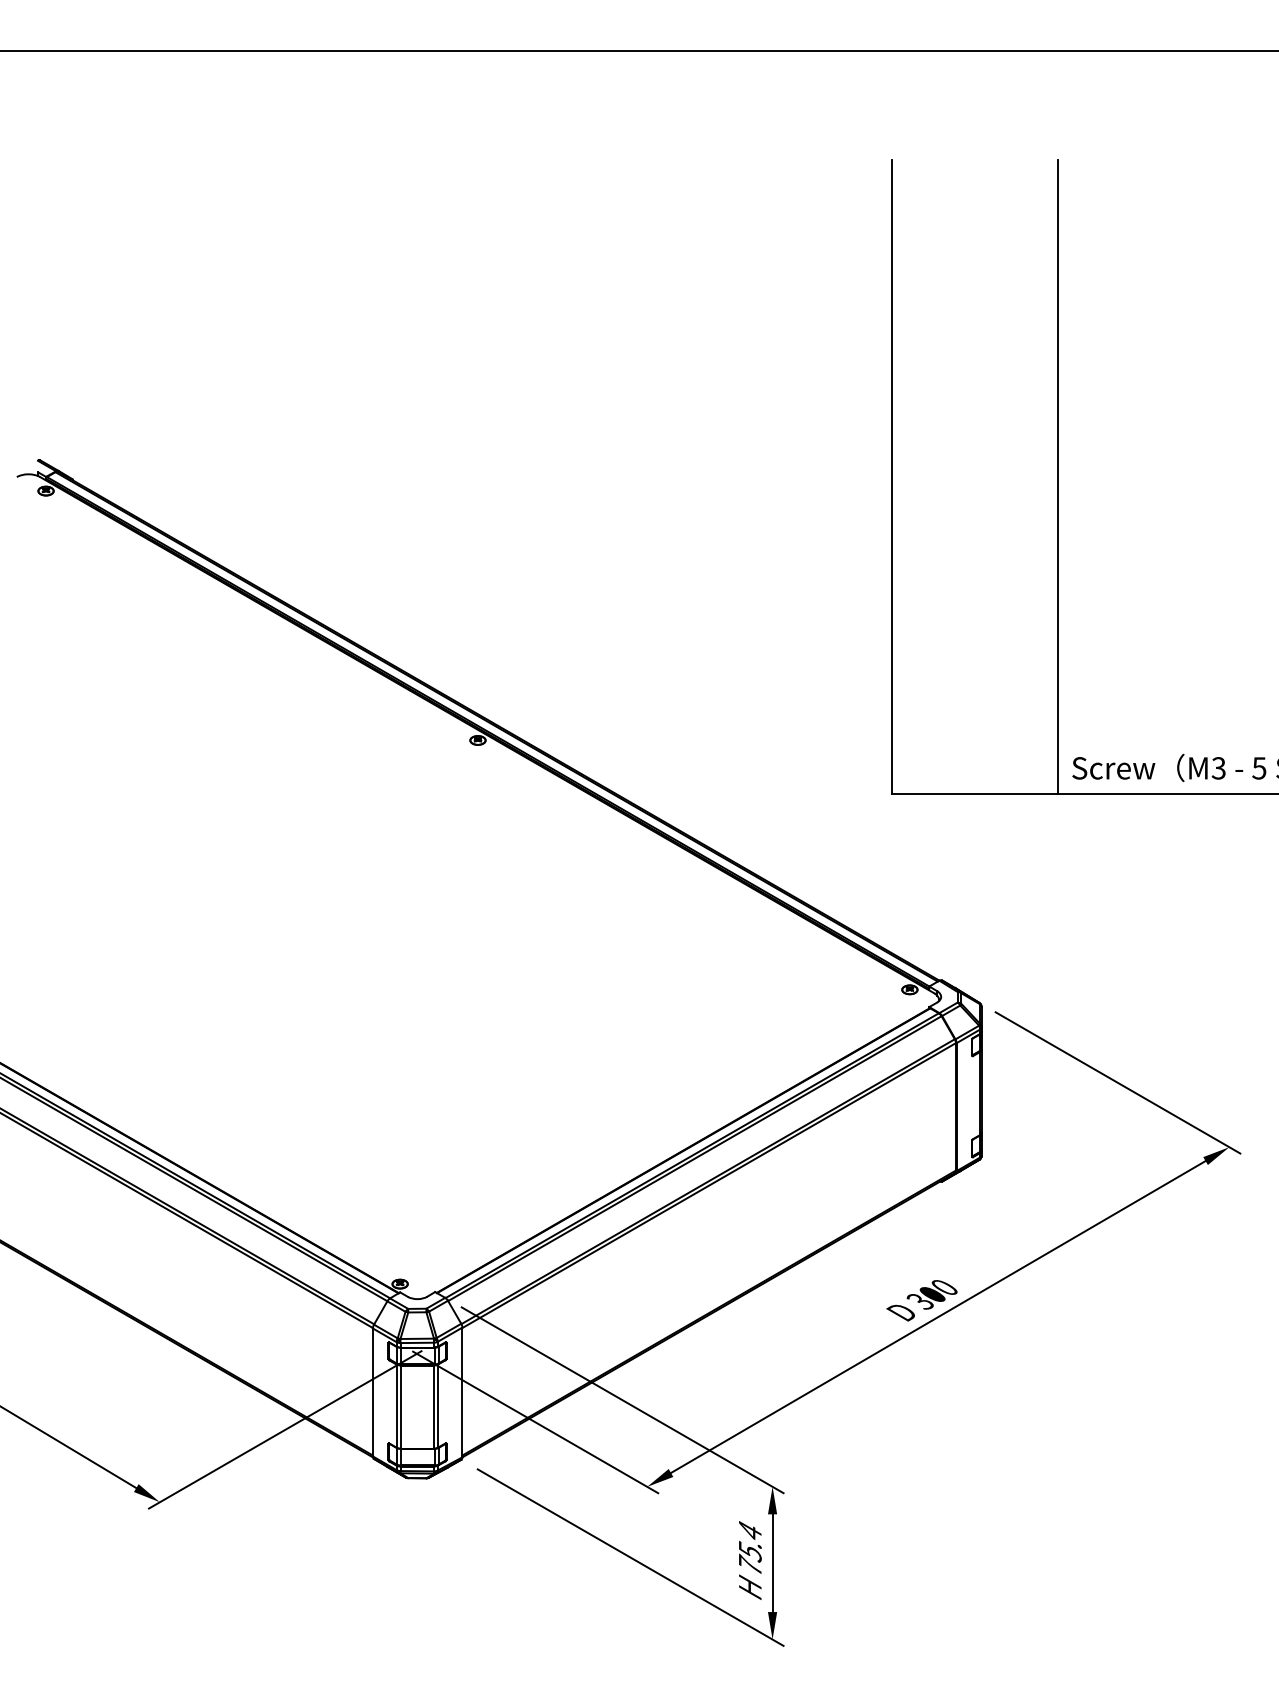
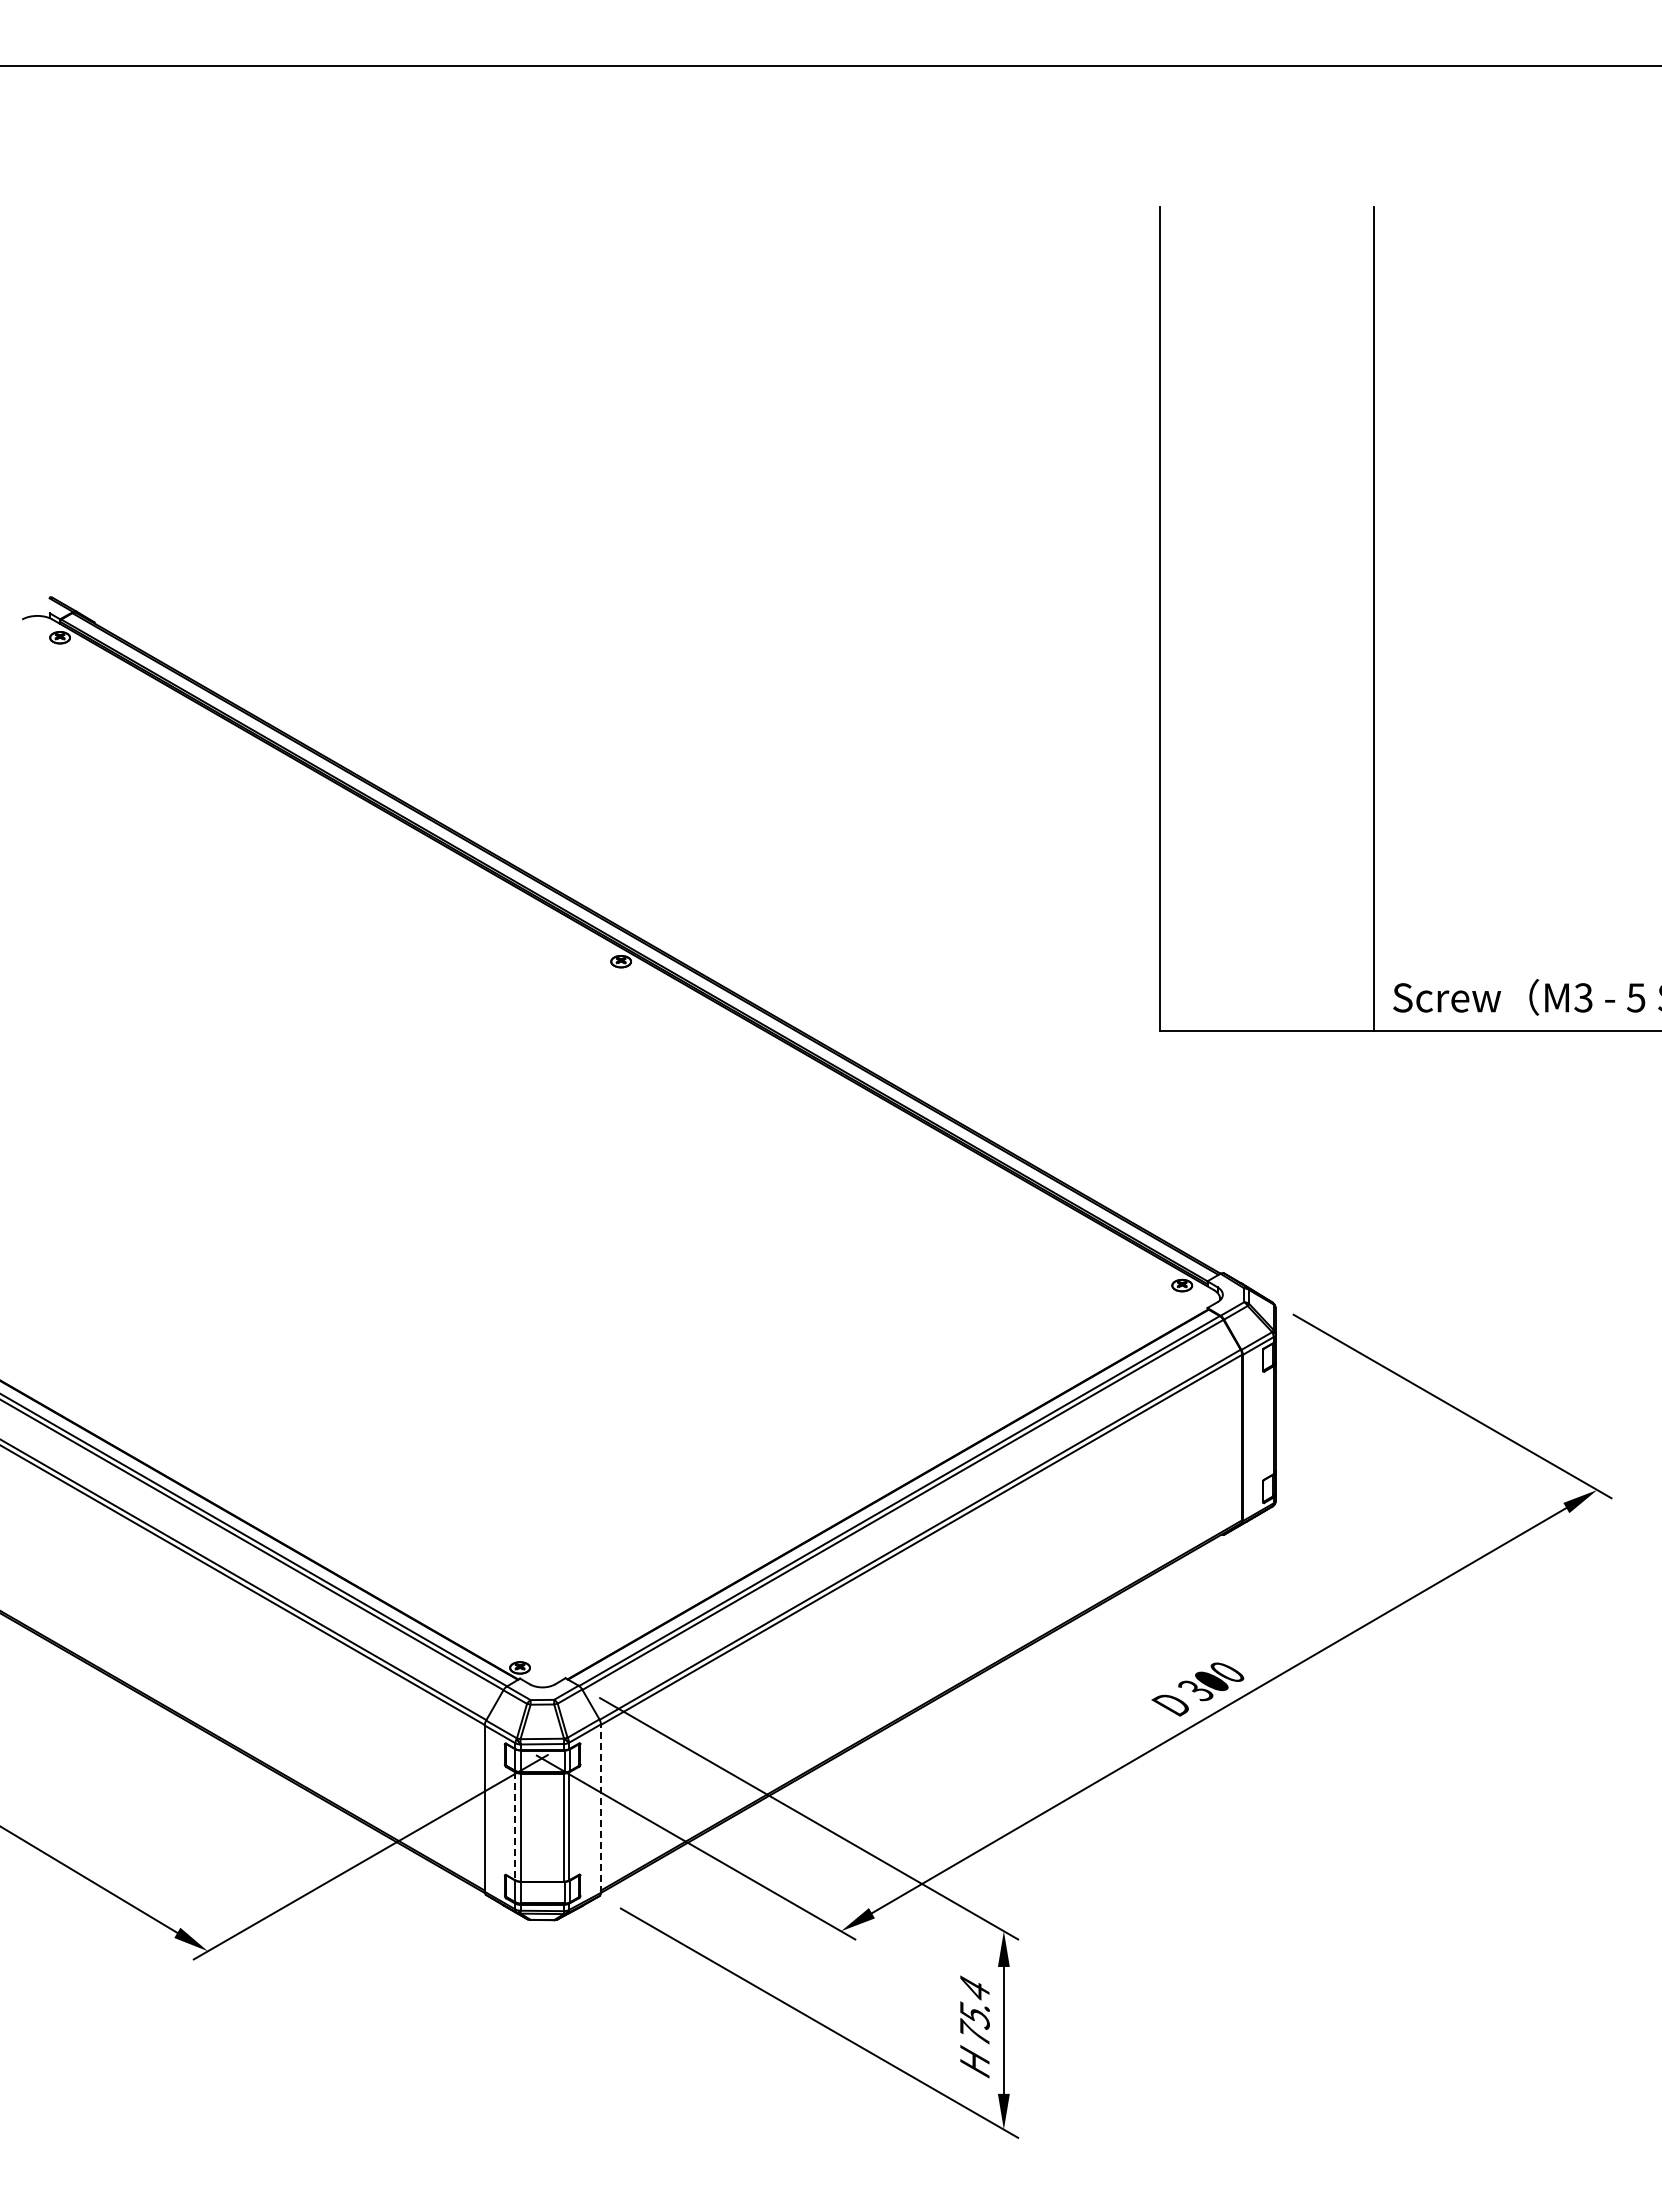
line: (462, 1392) -> (600, 1808), solid -> dashed
line: (396, 1406) -> (515, 1826), solid -> dashed

